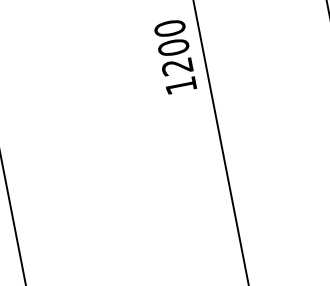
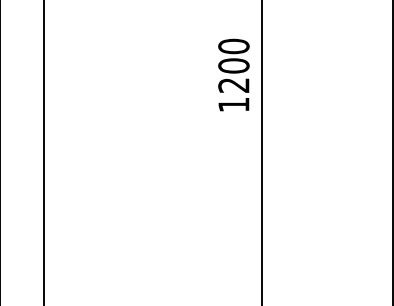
text: (174, 56) -> (233, 74), moved

